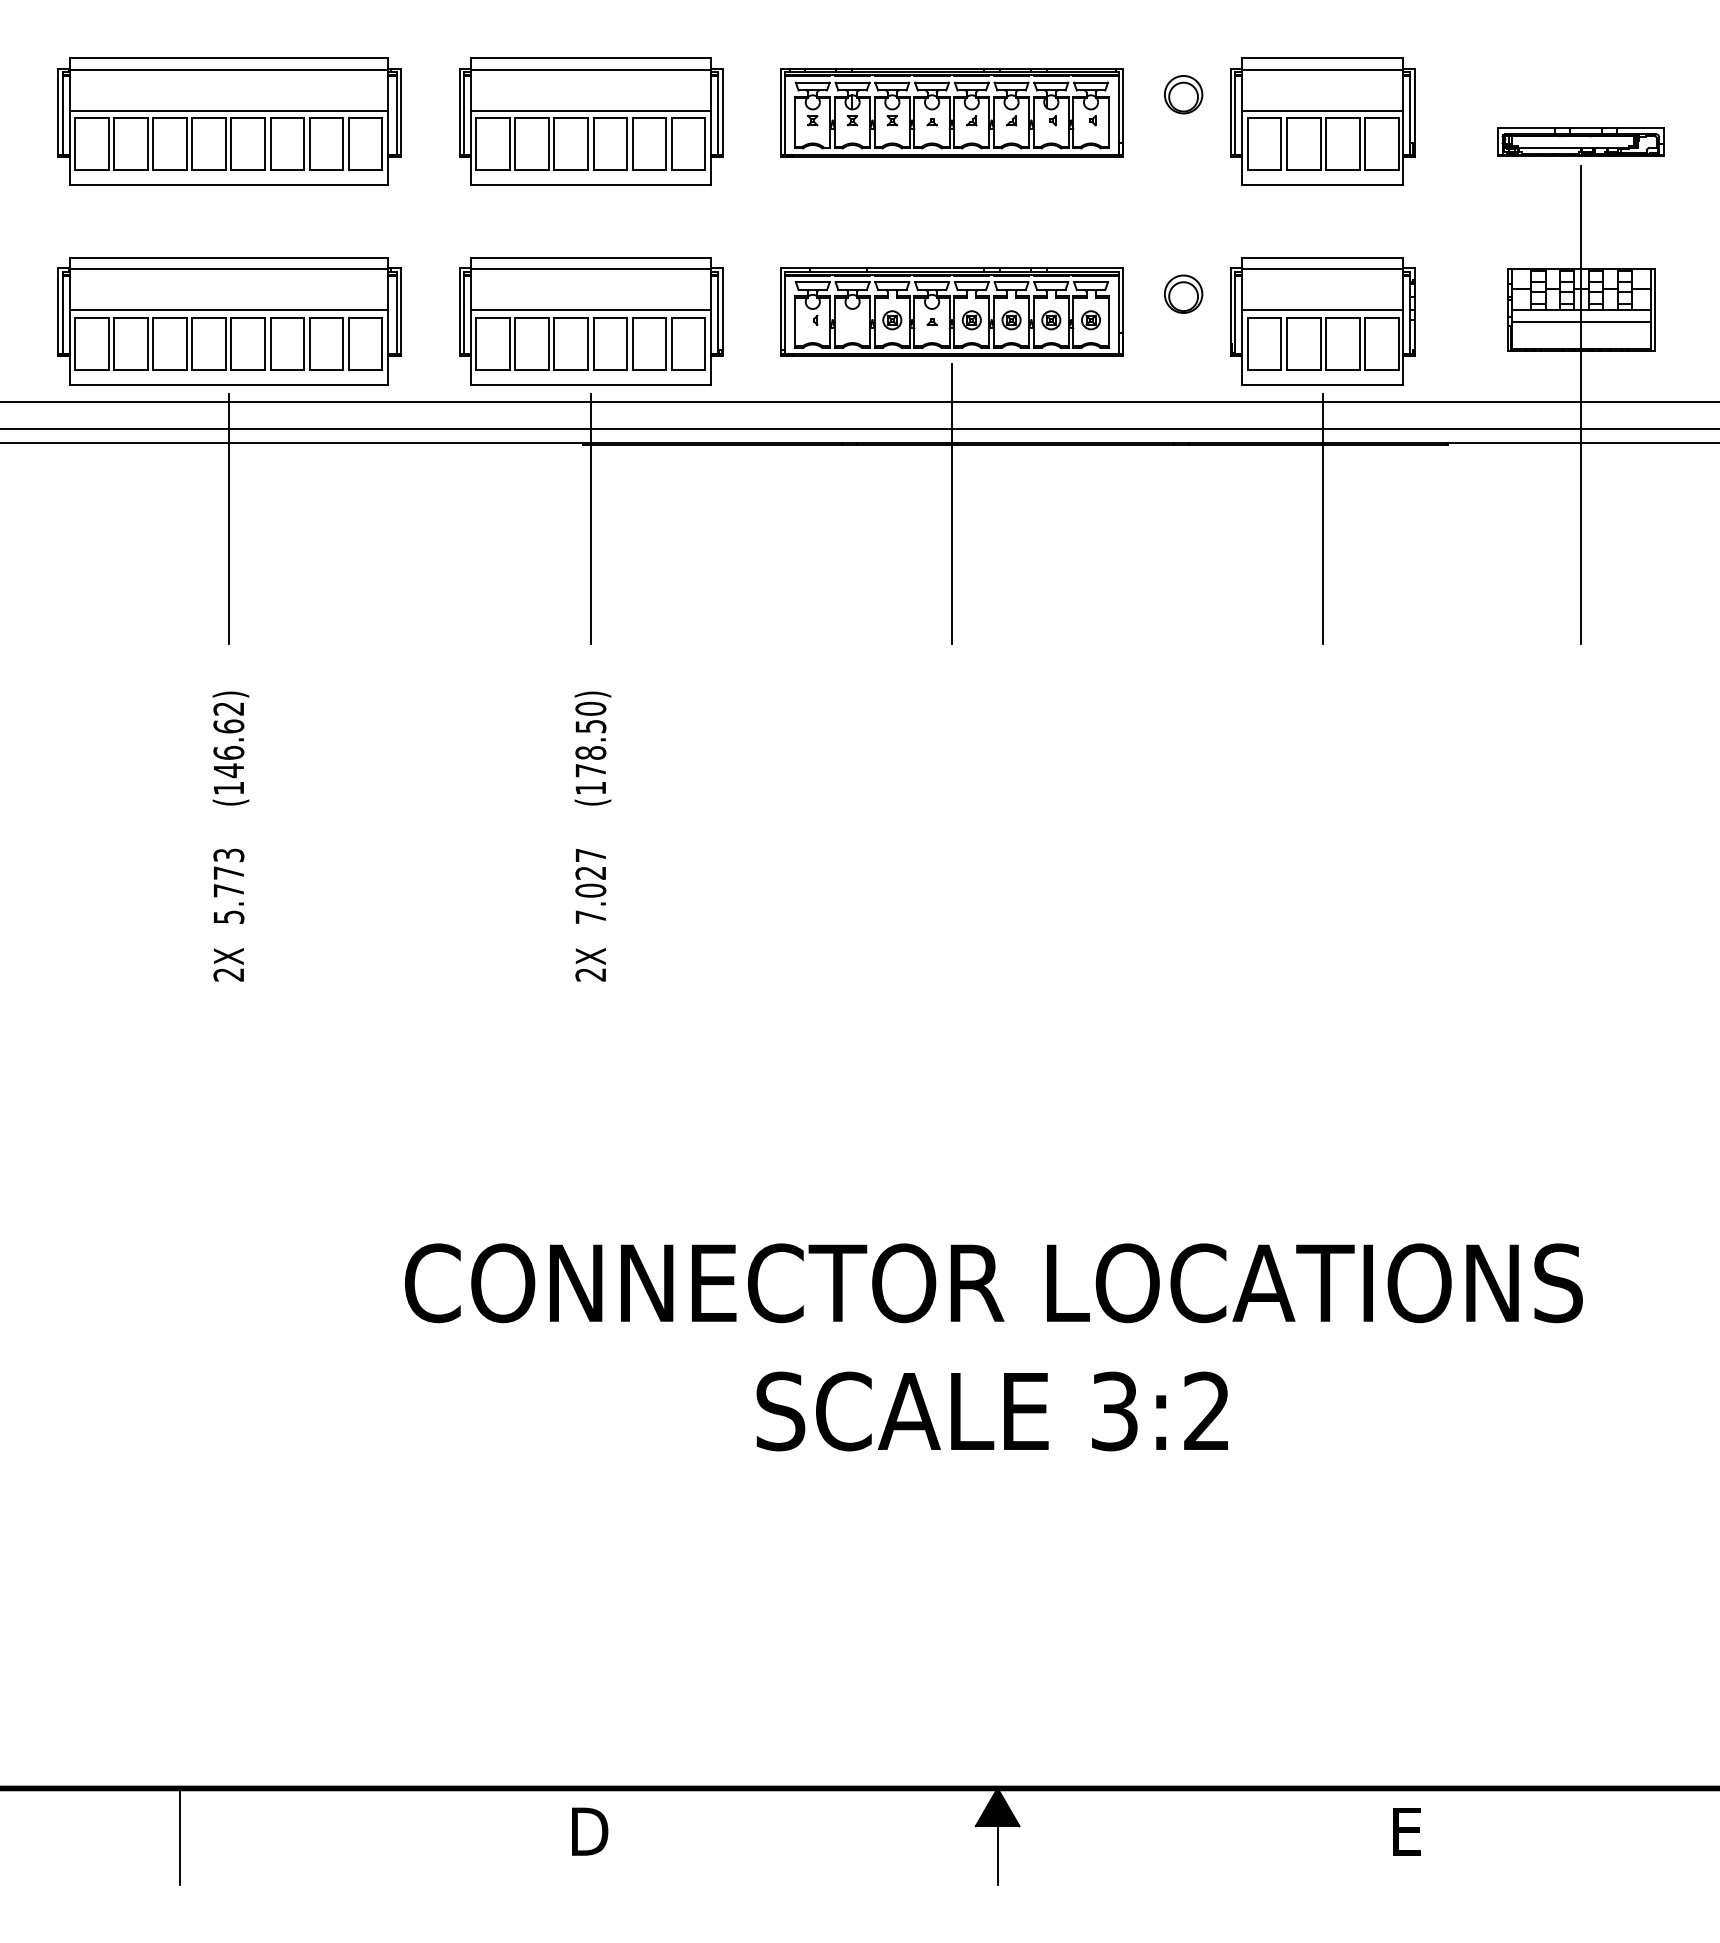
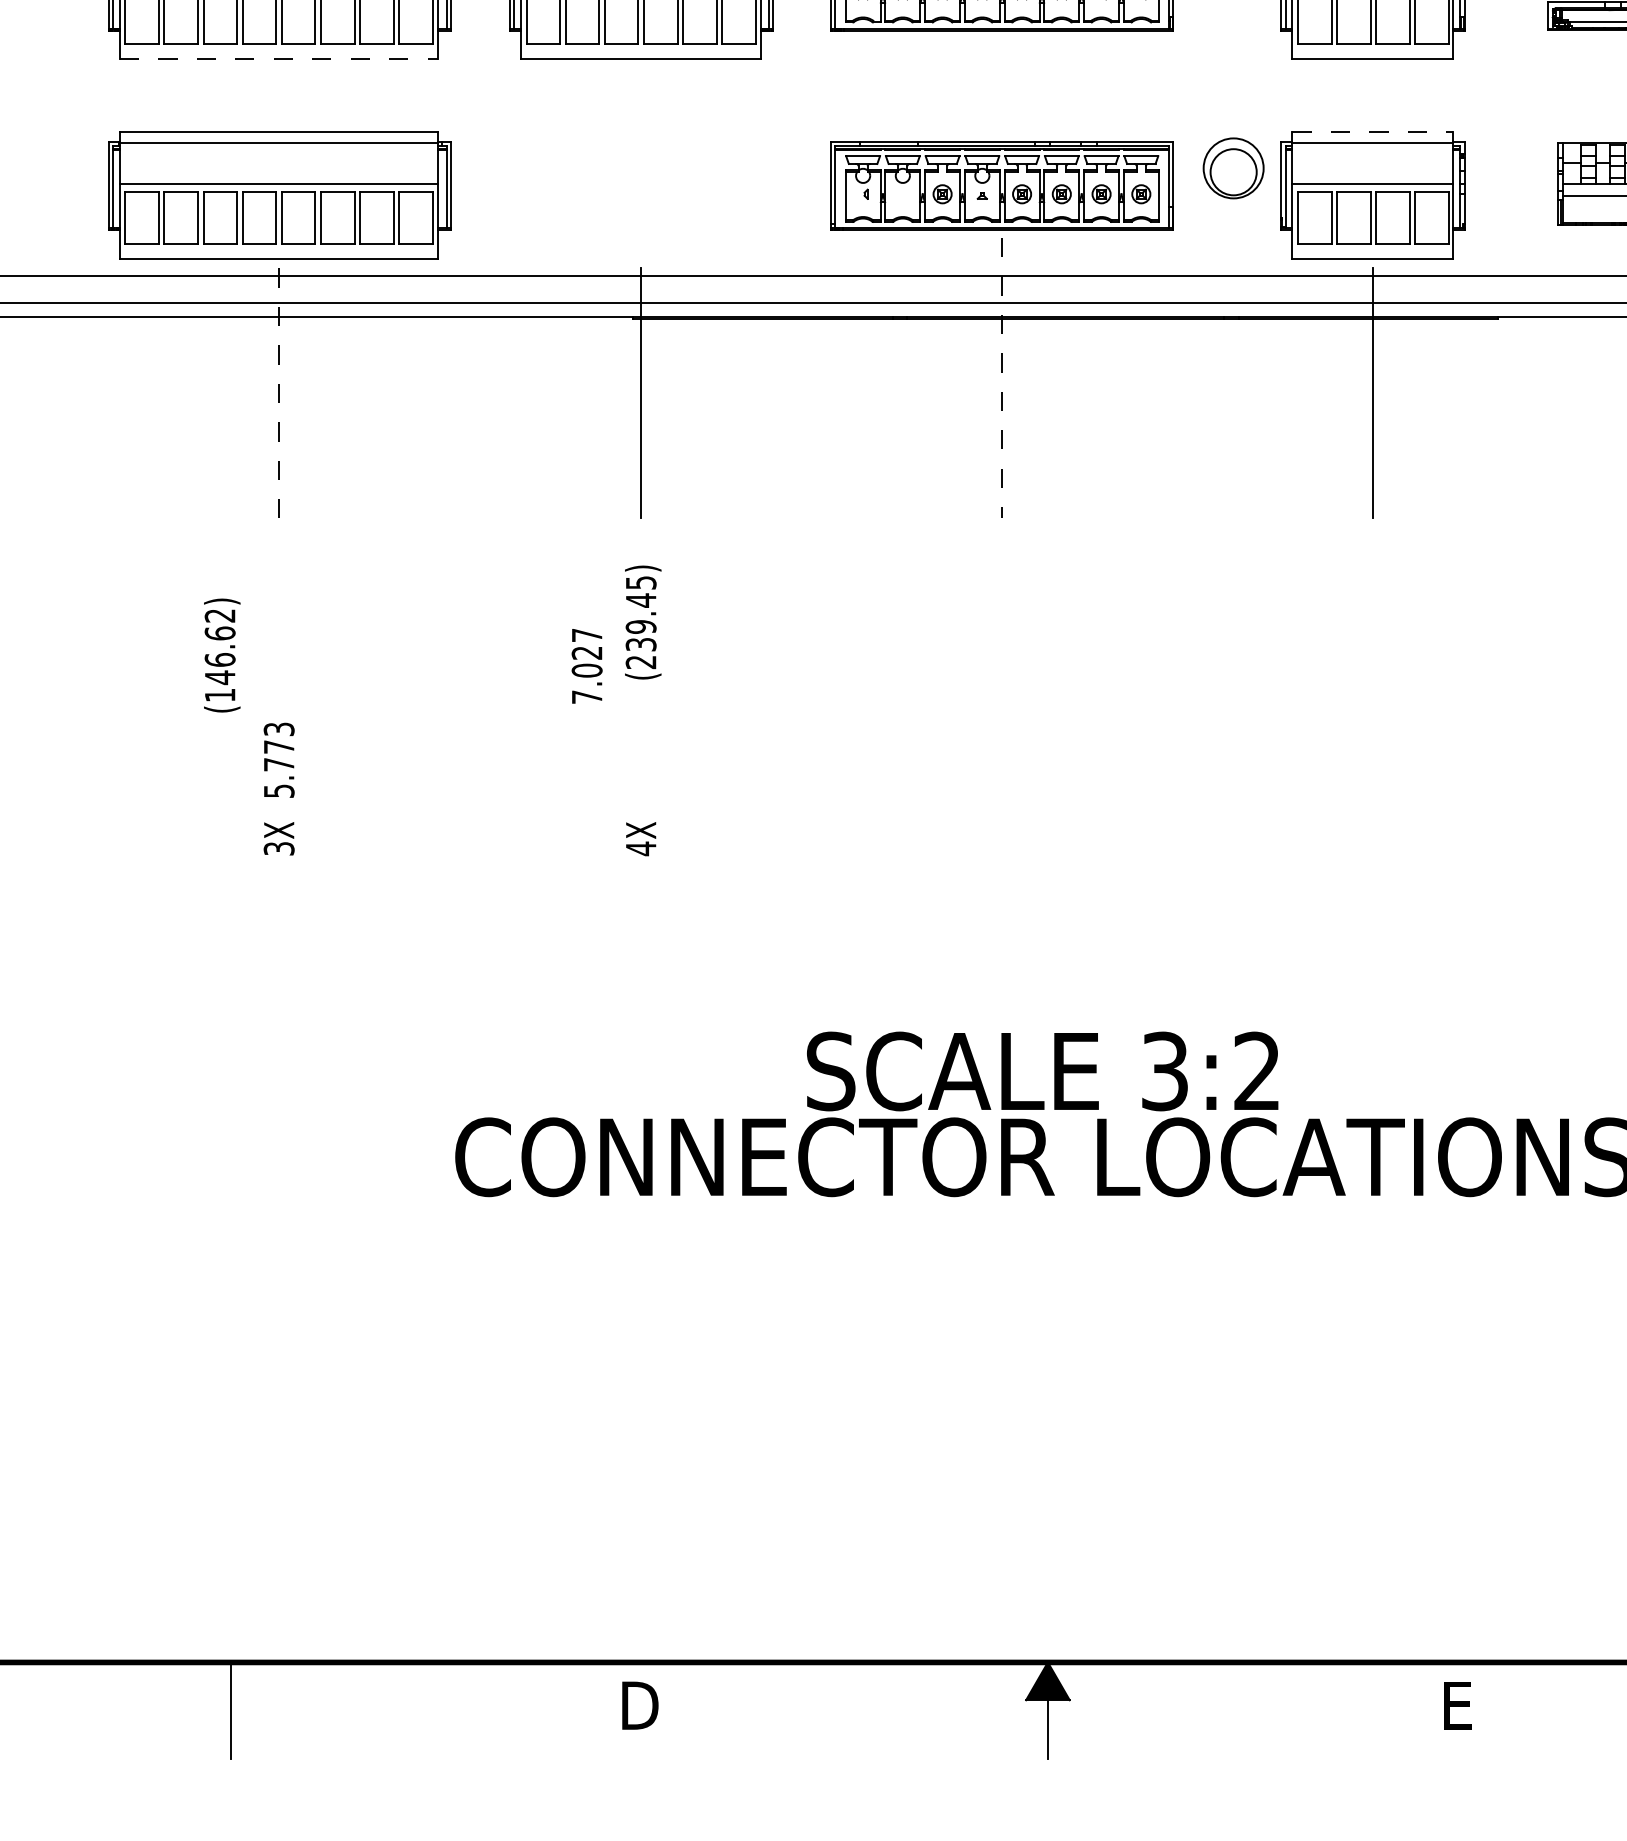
line: (229, 185) -> (279, 59), solid -> dashed
line: (1323, 257) -> (1373, 131), solid -> dashed
part: (1183, 293) -> (1233, 167), size x1.6
part: (591, 321) -> (641, 195), removed
line: (951, 503) -> (1001, 377), solid -> dashed
line: (228, 519) -> (278, 393), solid -> dashed
text: (230, 748) -> (221, 655), moved
text: (590, 748) -> (640, 622), (178.50) -> (239.45)
text: (590, 886) -> (586, 666), moved
text: (228, 974) -> (278, 848), 2X -> 3X
text: (590, 974) -> (640, 848), 2X -> 4X
text: (991, 1411) -> (1041, 1071), moved

